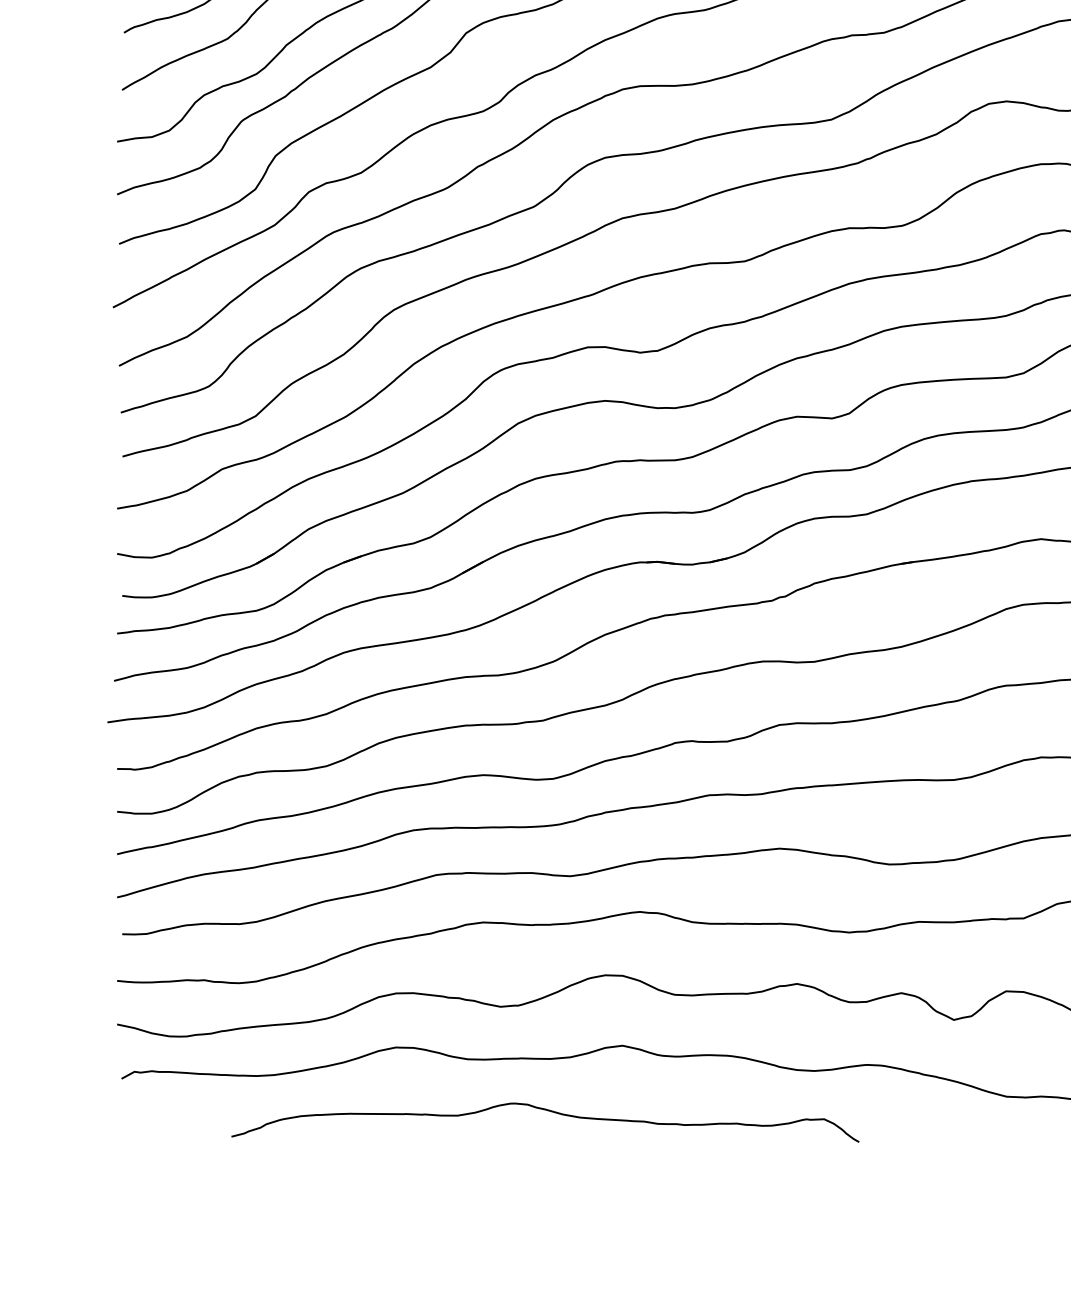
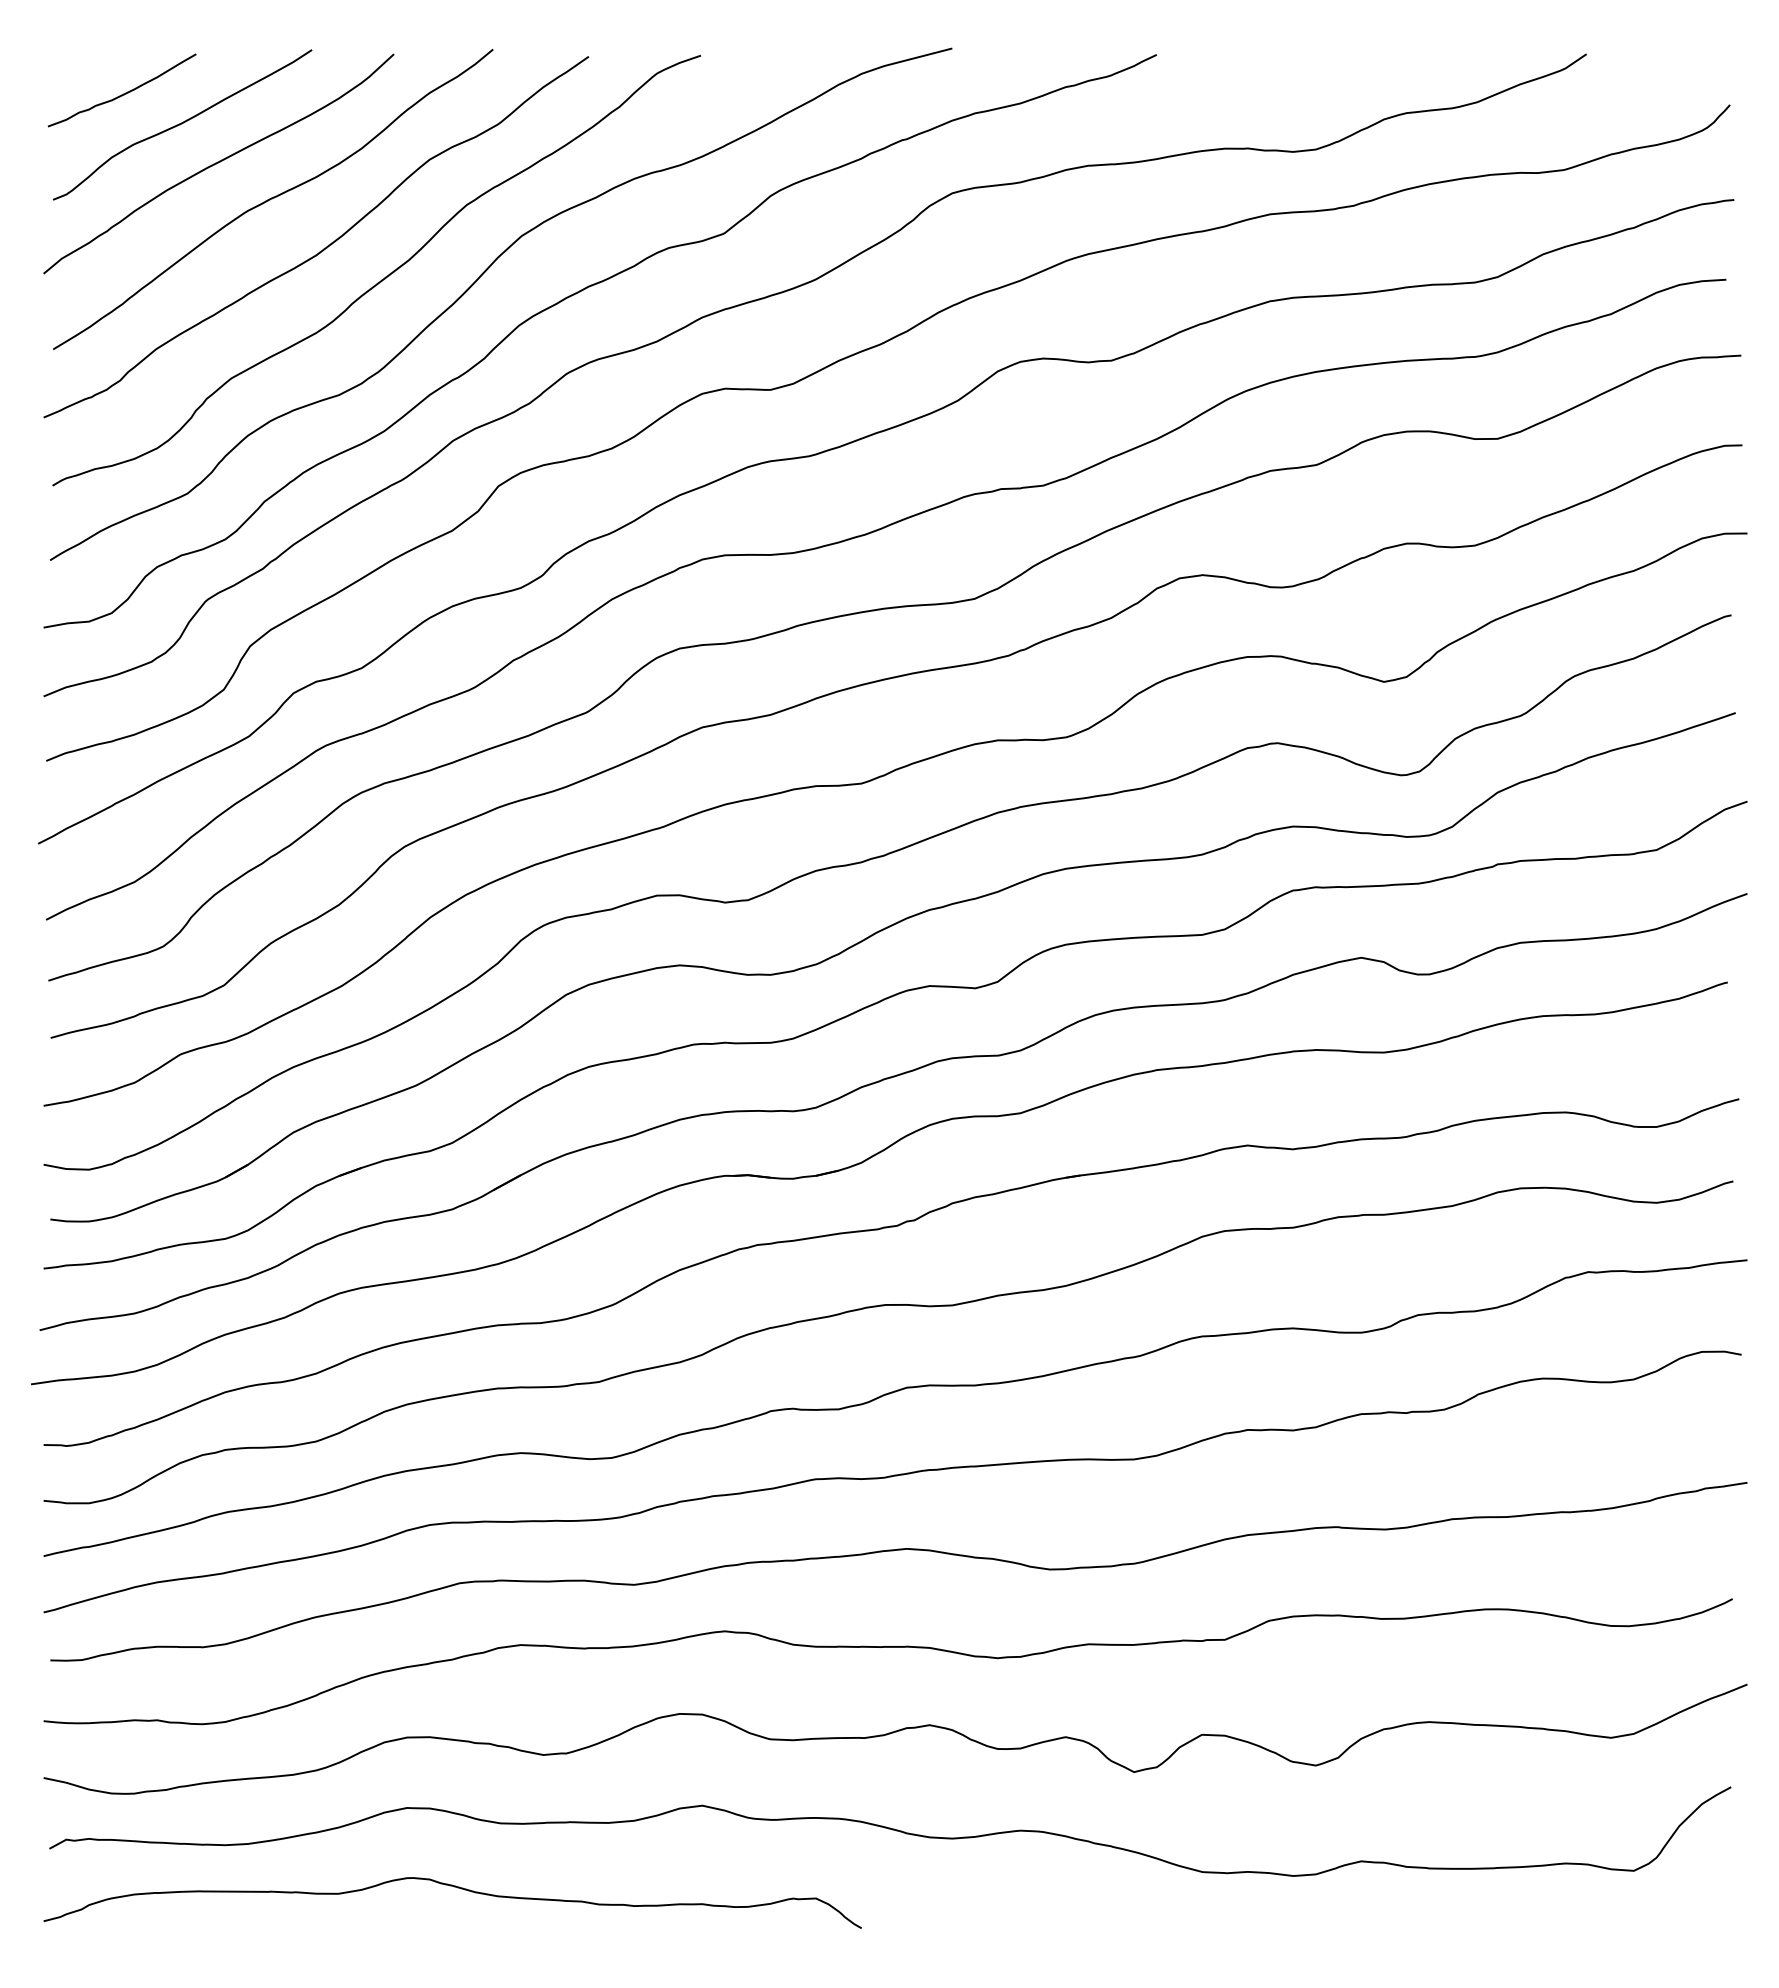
curve: (549, 1111) -> (457, 1888), moved

